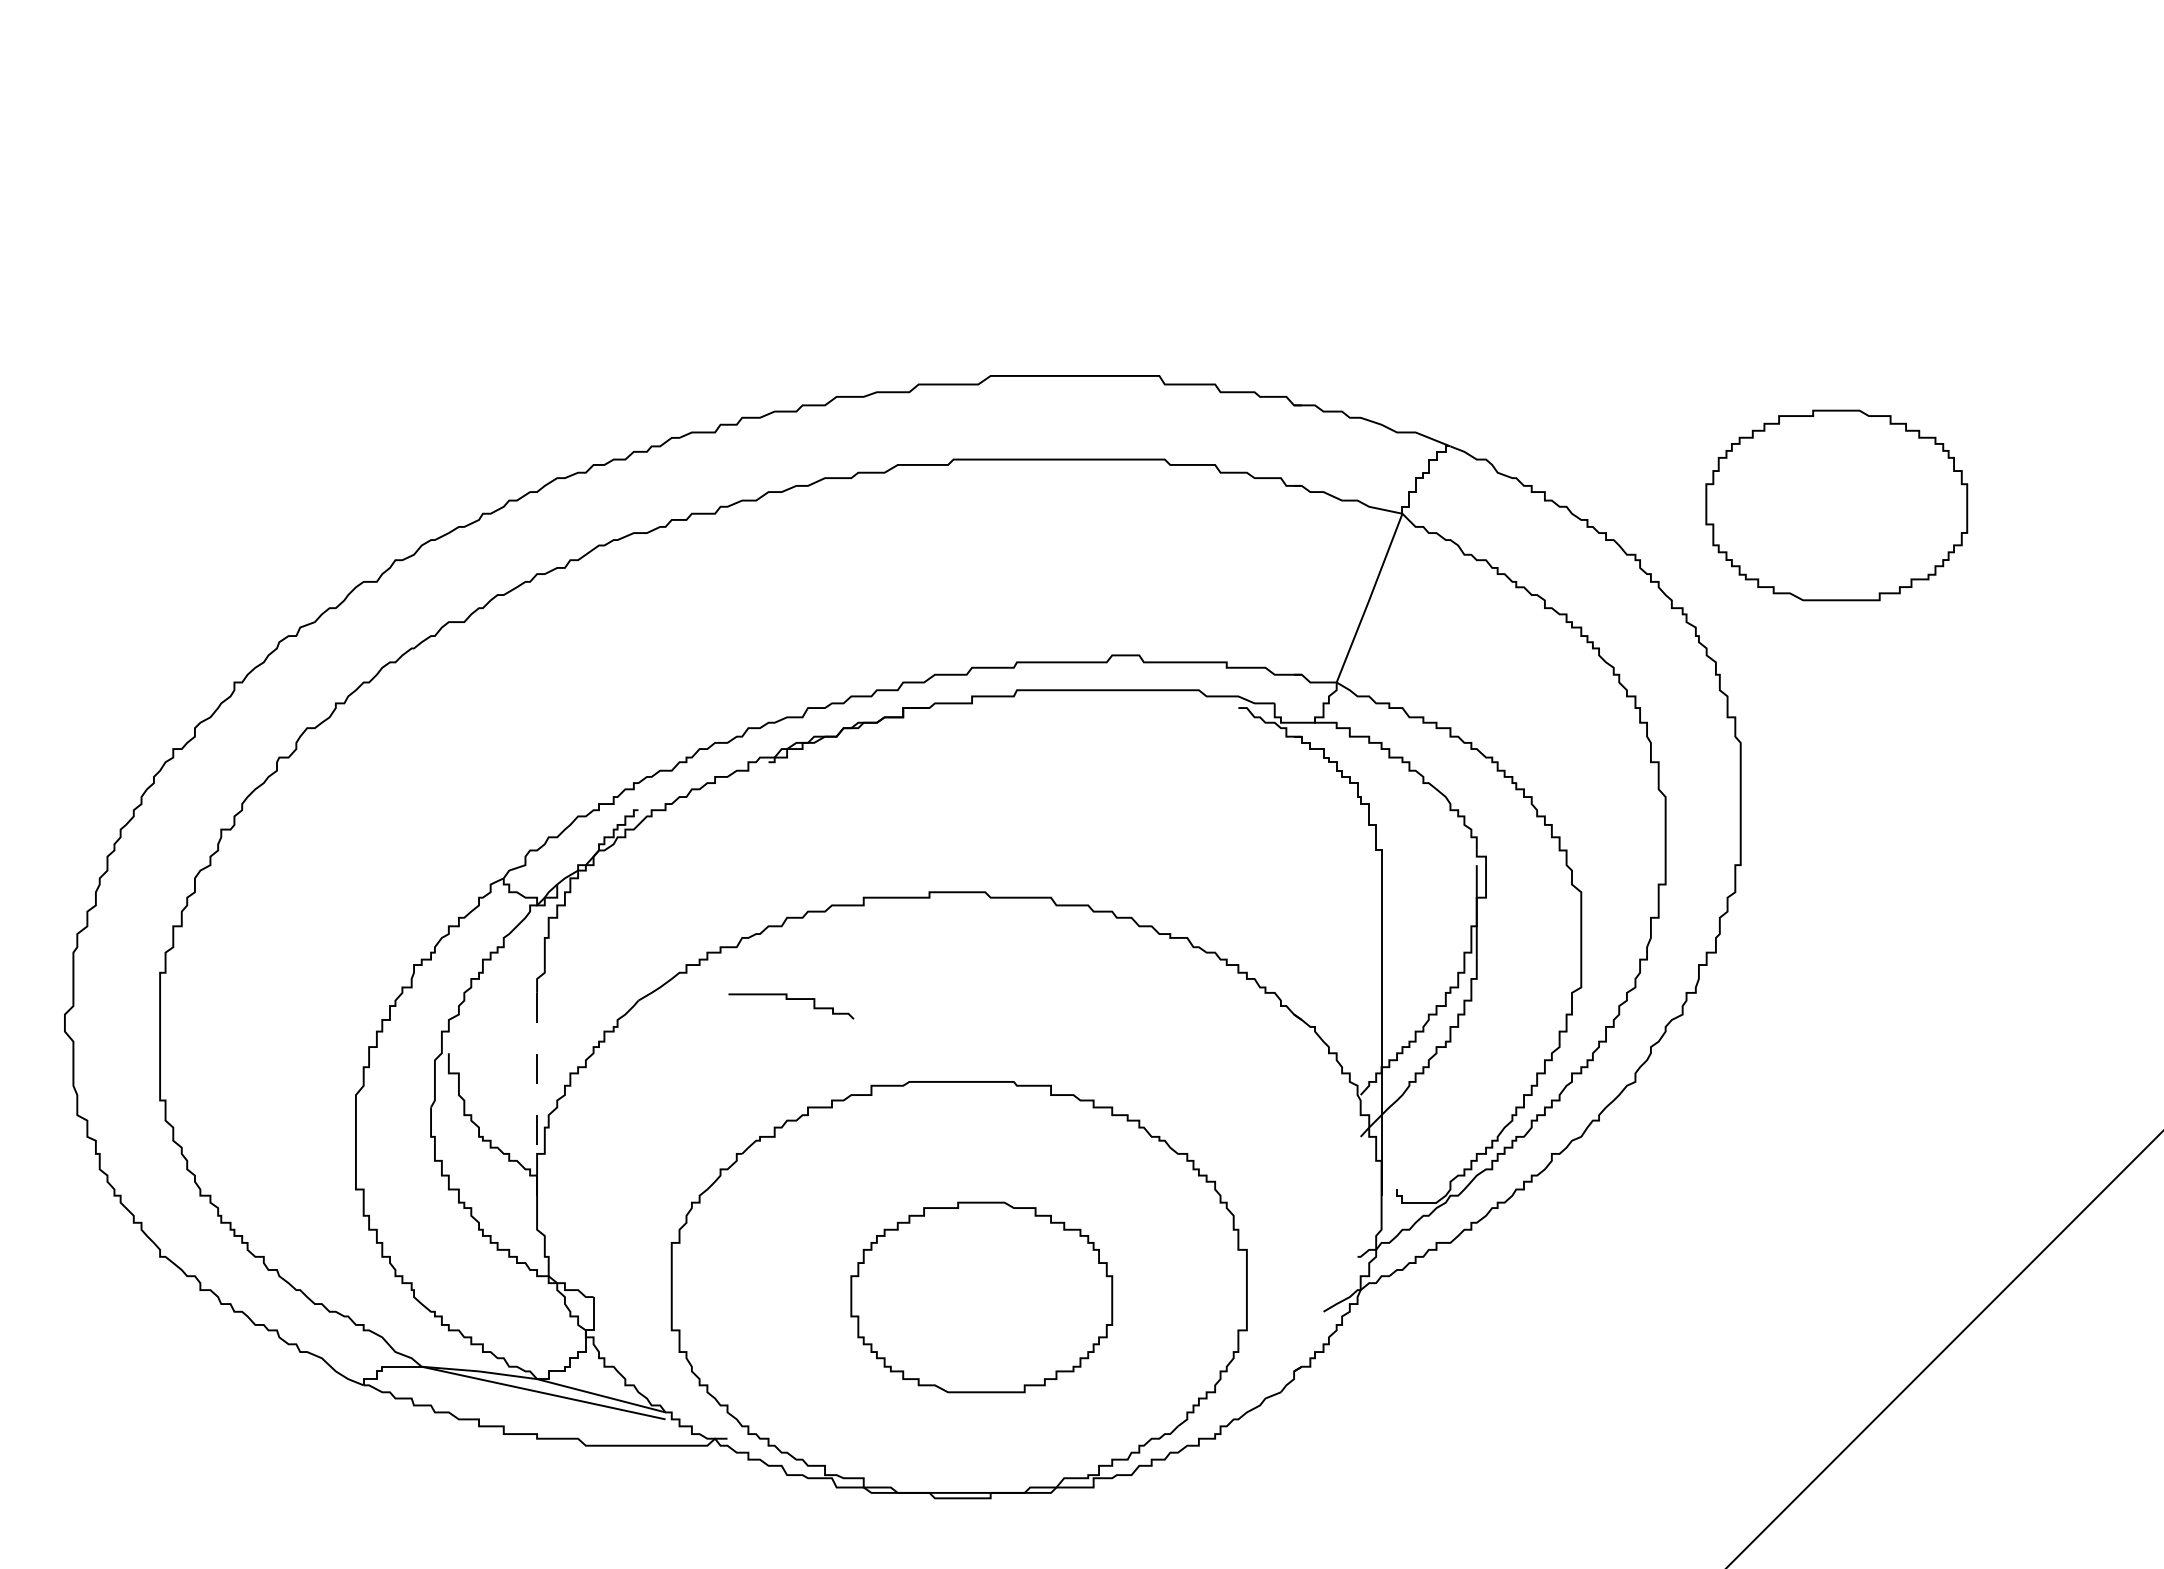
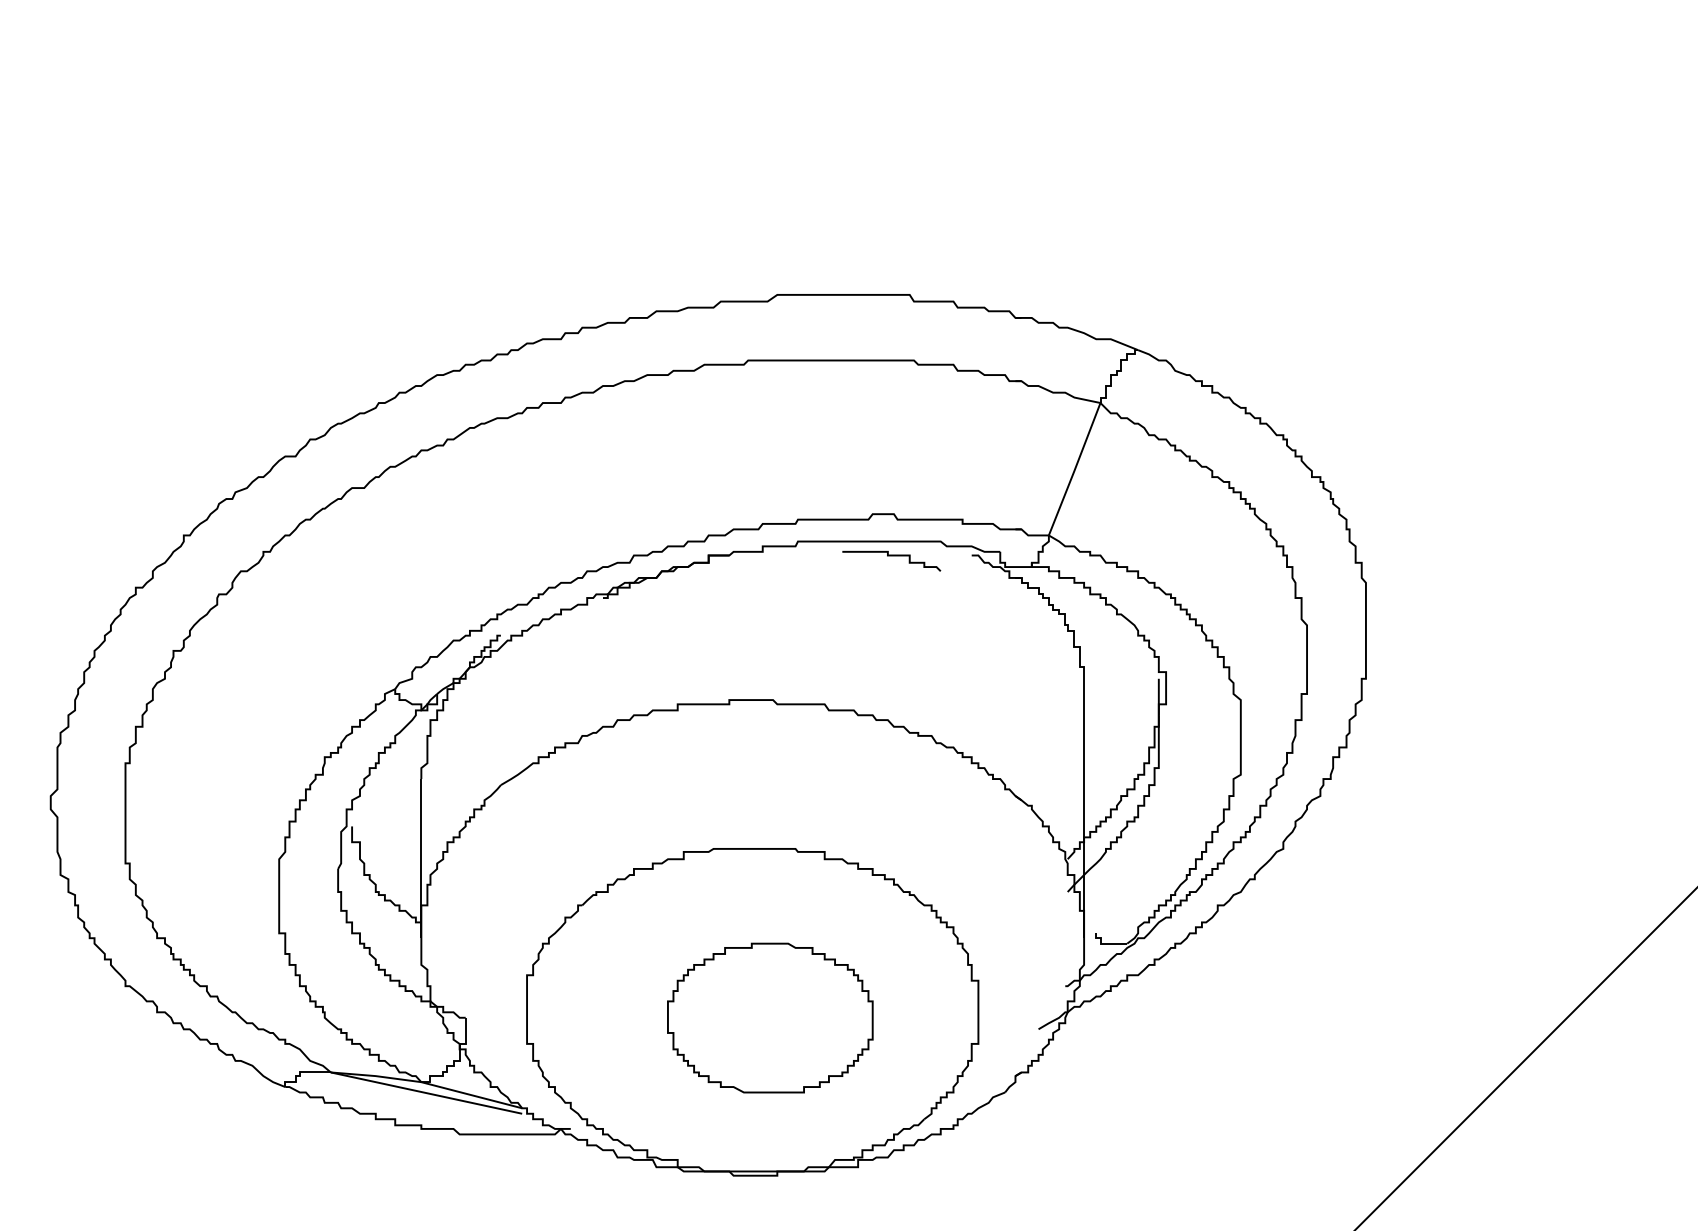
part: (1836, 505) -> (1441, 396), removed
curve: (791, 999) -> (891, 555), moved
line: (537, 1094) -> (421, 858), dashed -> solid

